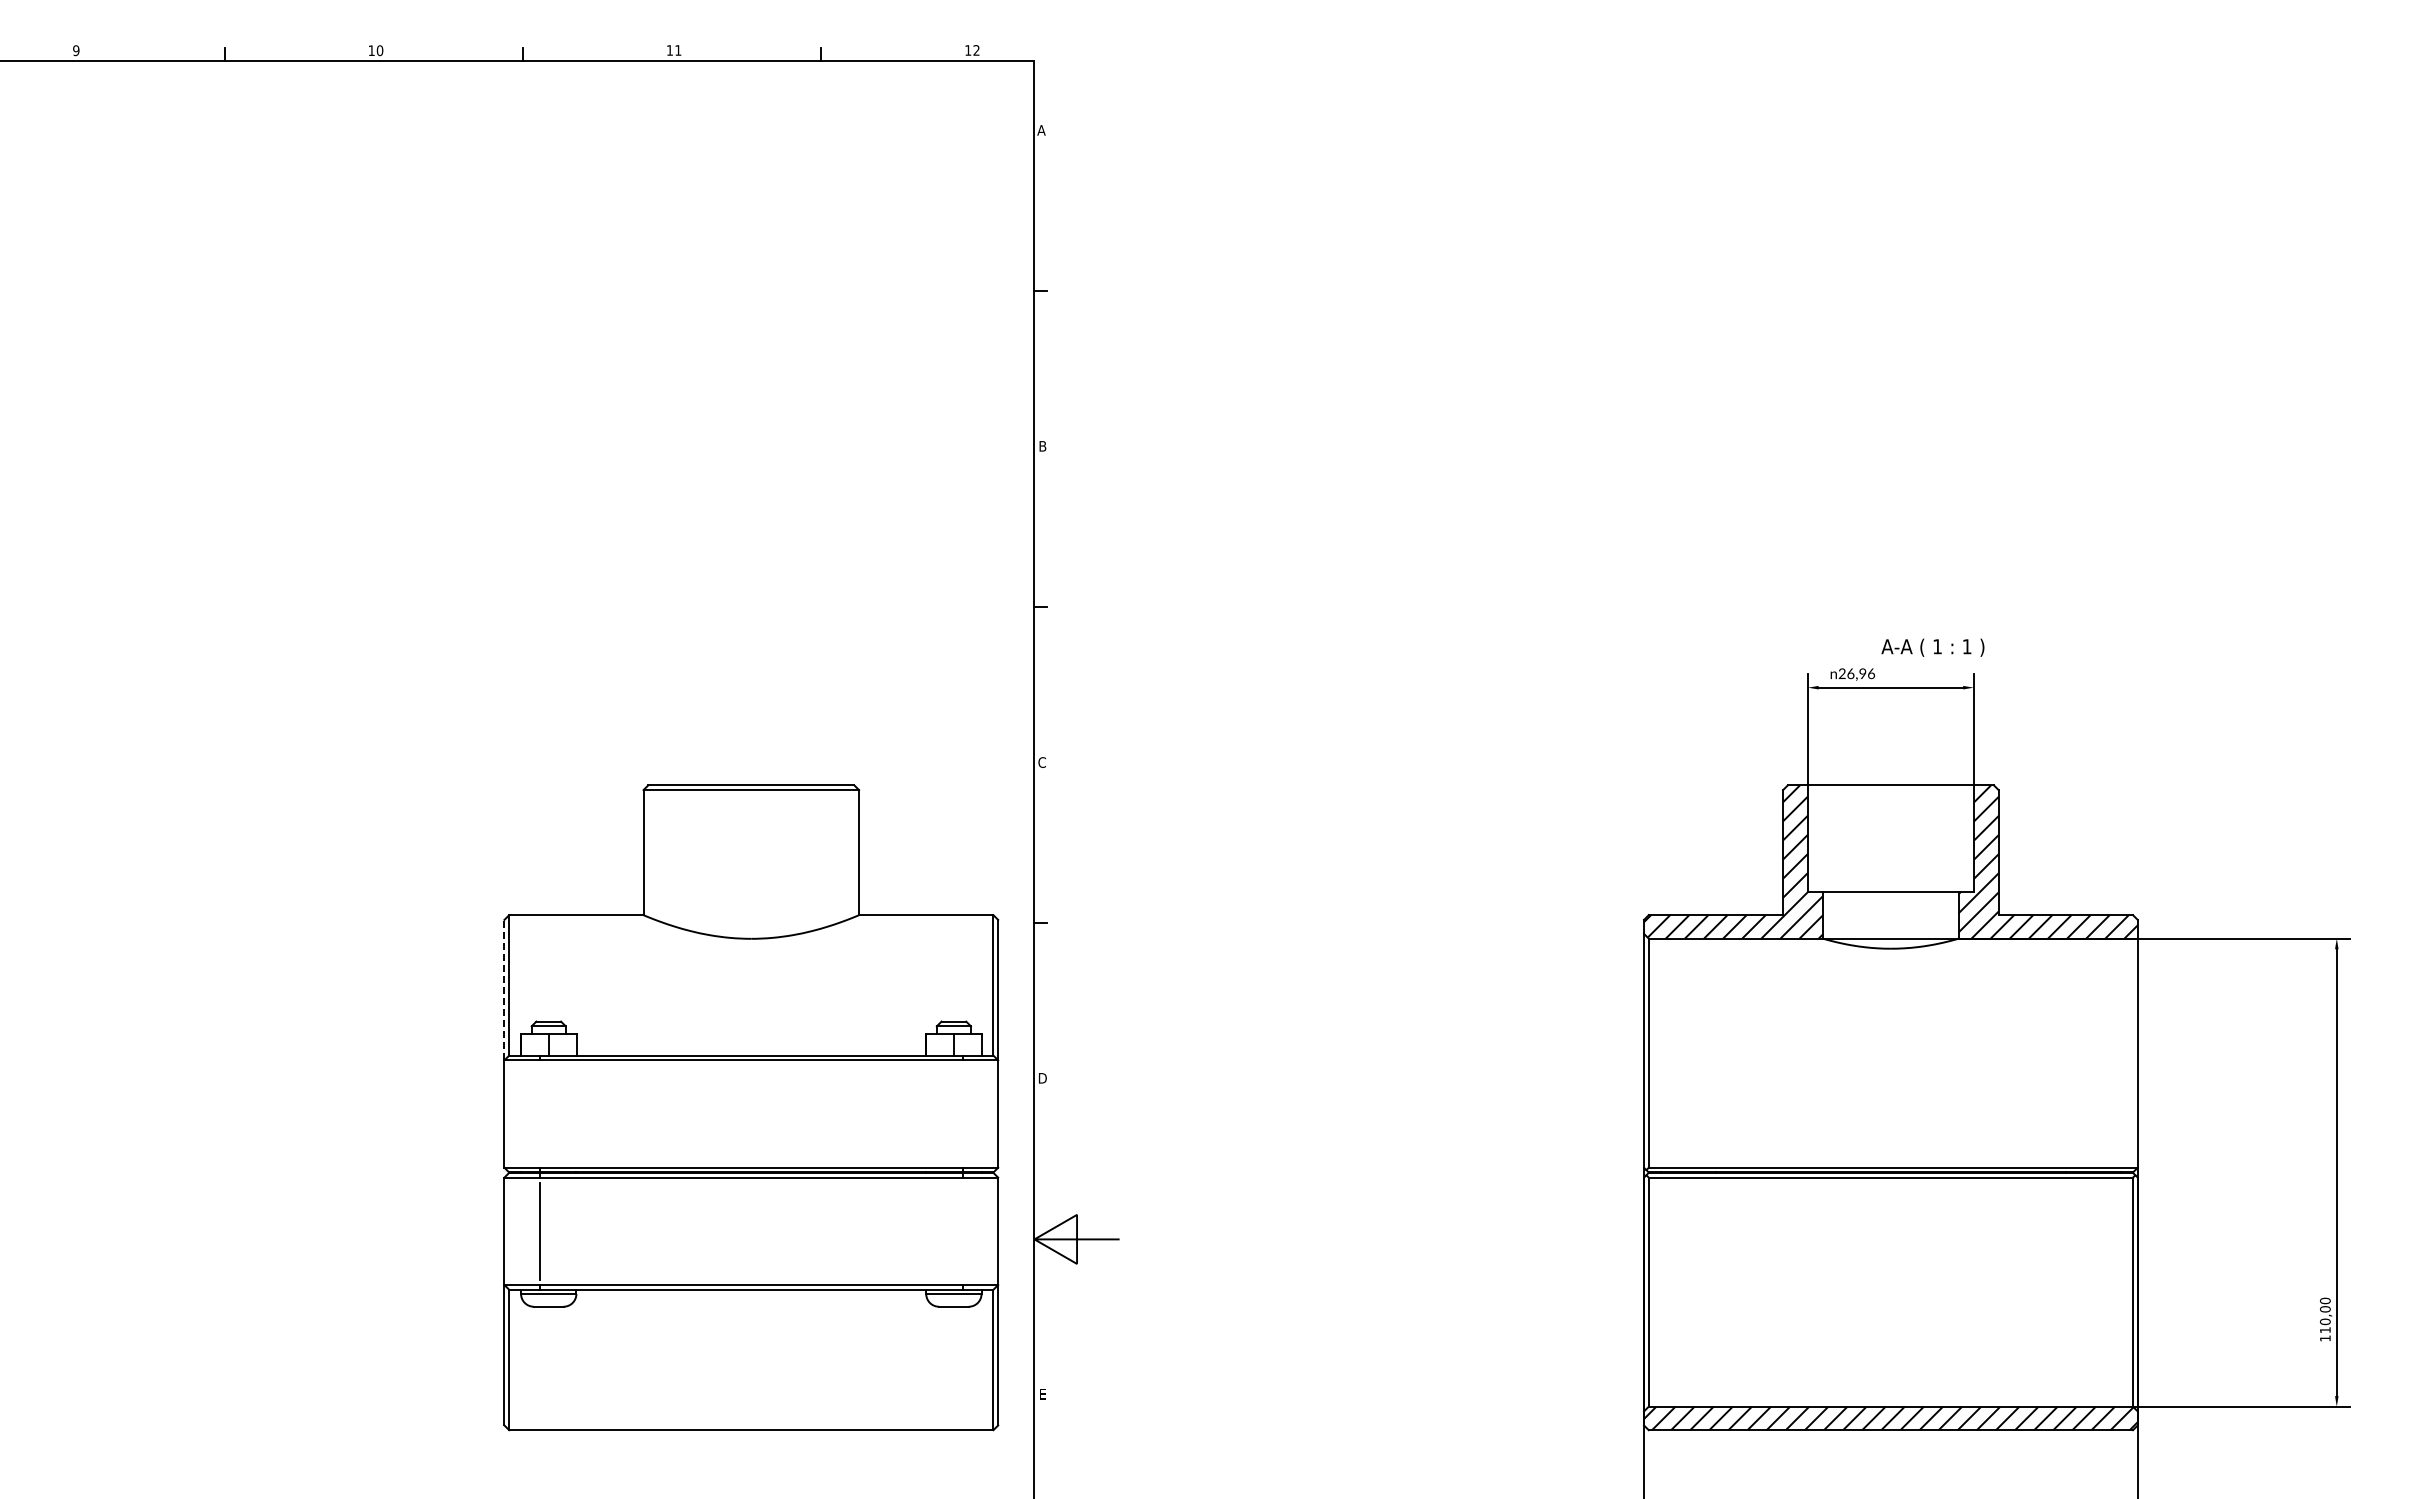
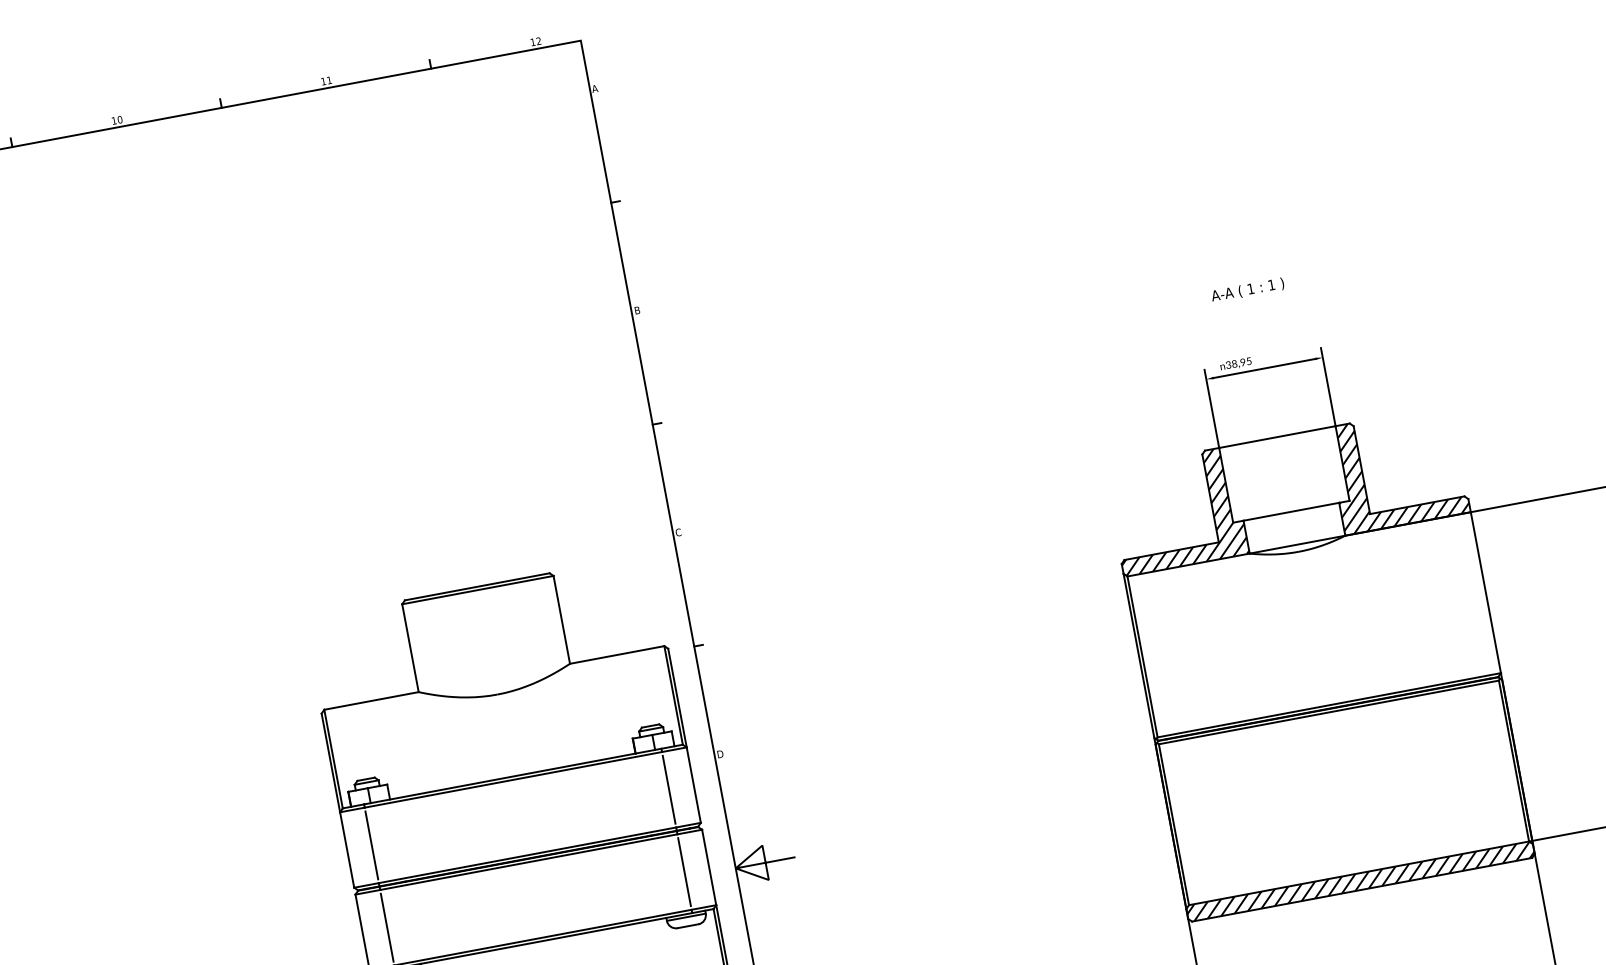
text: (1932, 647) -> (1247, 290), moved
text: (1856, 673) -> (1238, 363), 26,96 -> 38,95
line: (504, 989) -> (330, 762), dashed -> solid
line: (539, 1113) -> (371, 845), added
line: (963, 1113) -> (669, 789), added
line: (963, 1230) -> (684, 871), added

